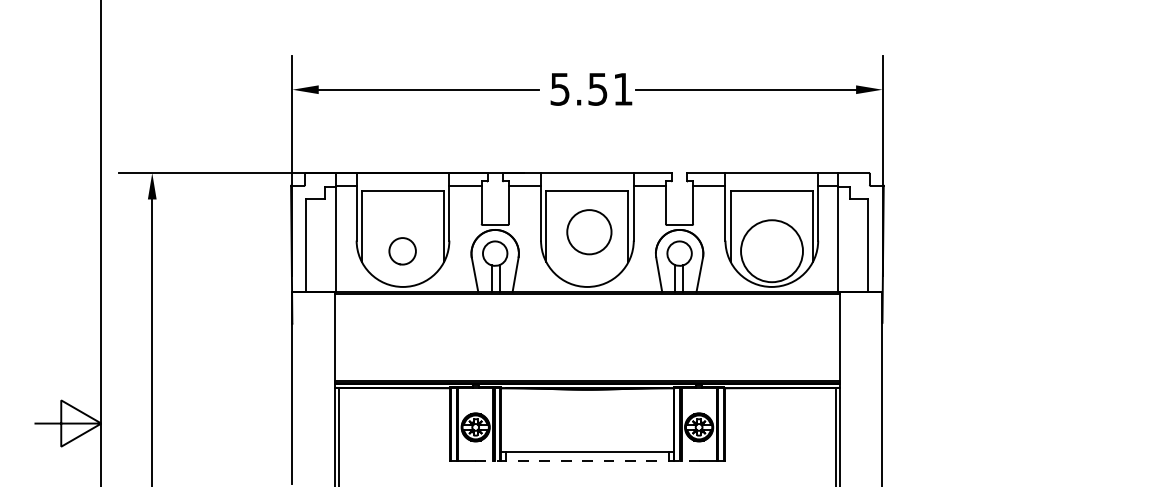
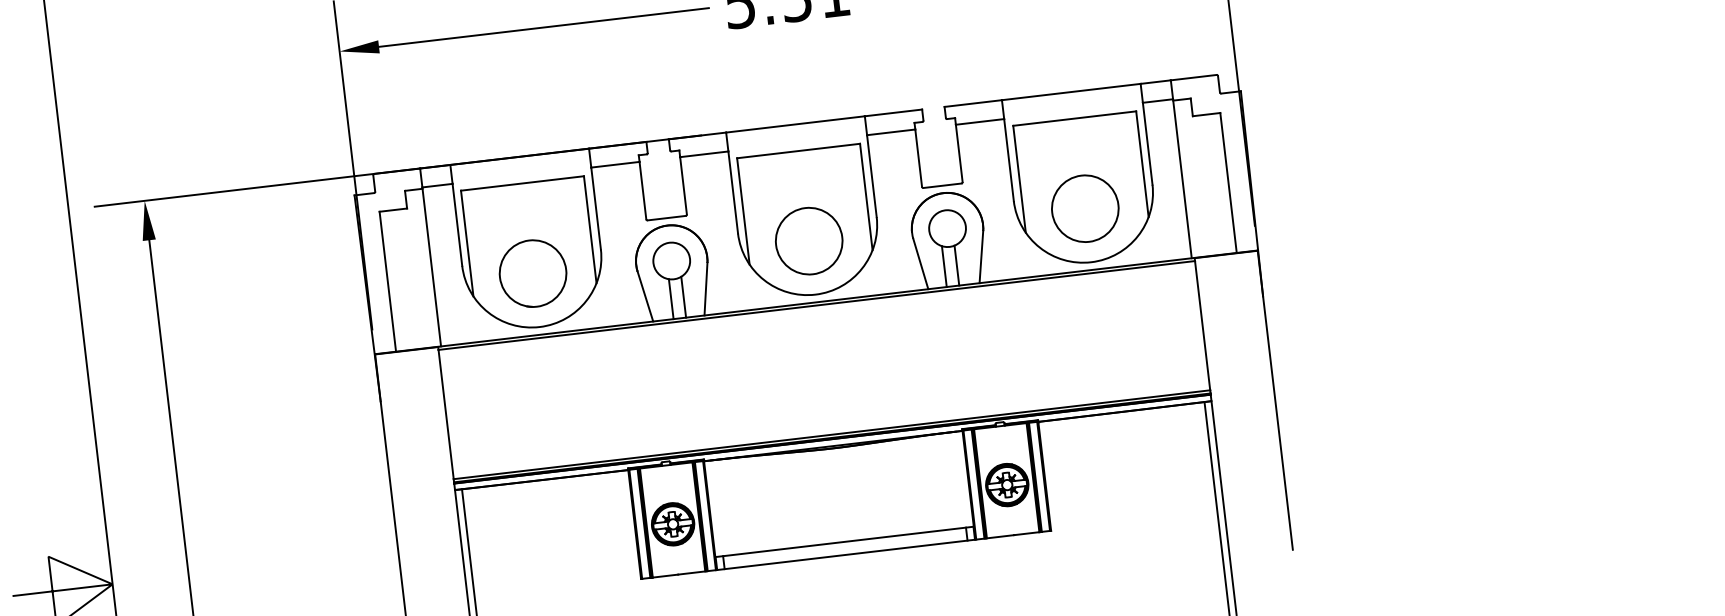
circle: (589, 232) -> (809, 241), moved
circle: (402, 251) -> (532, 274), size x1.67
circle: (771, 251) -> (1084, 209), size x0.71
line: (587, 460) -> (846, 554), dashed -> solid

